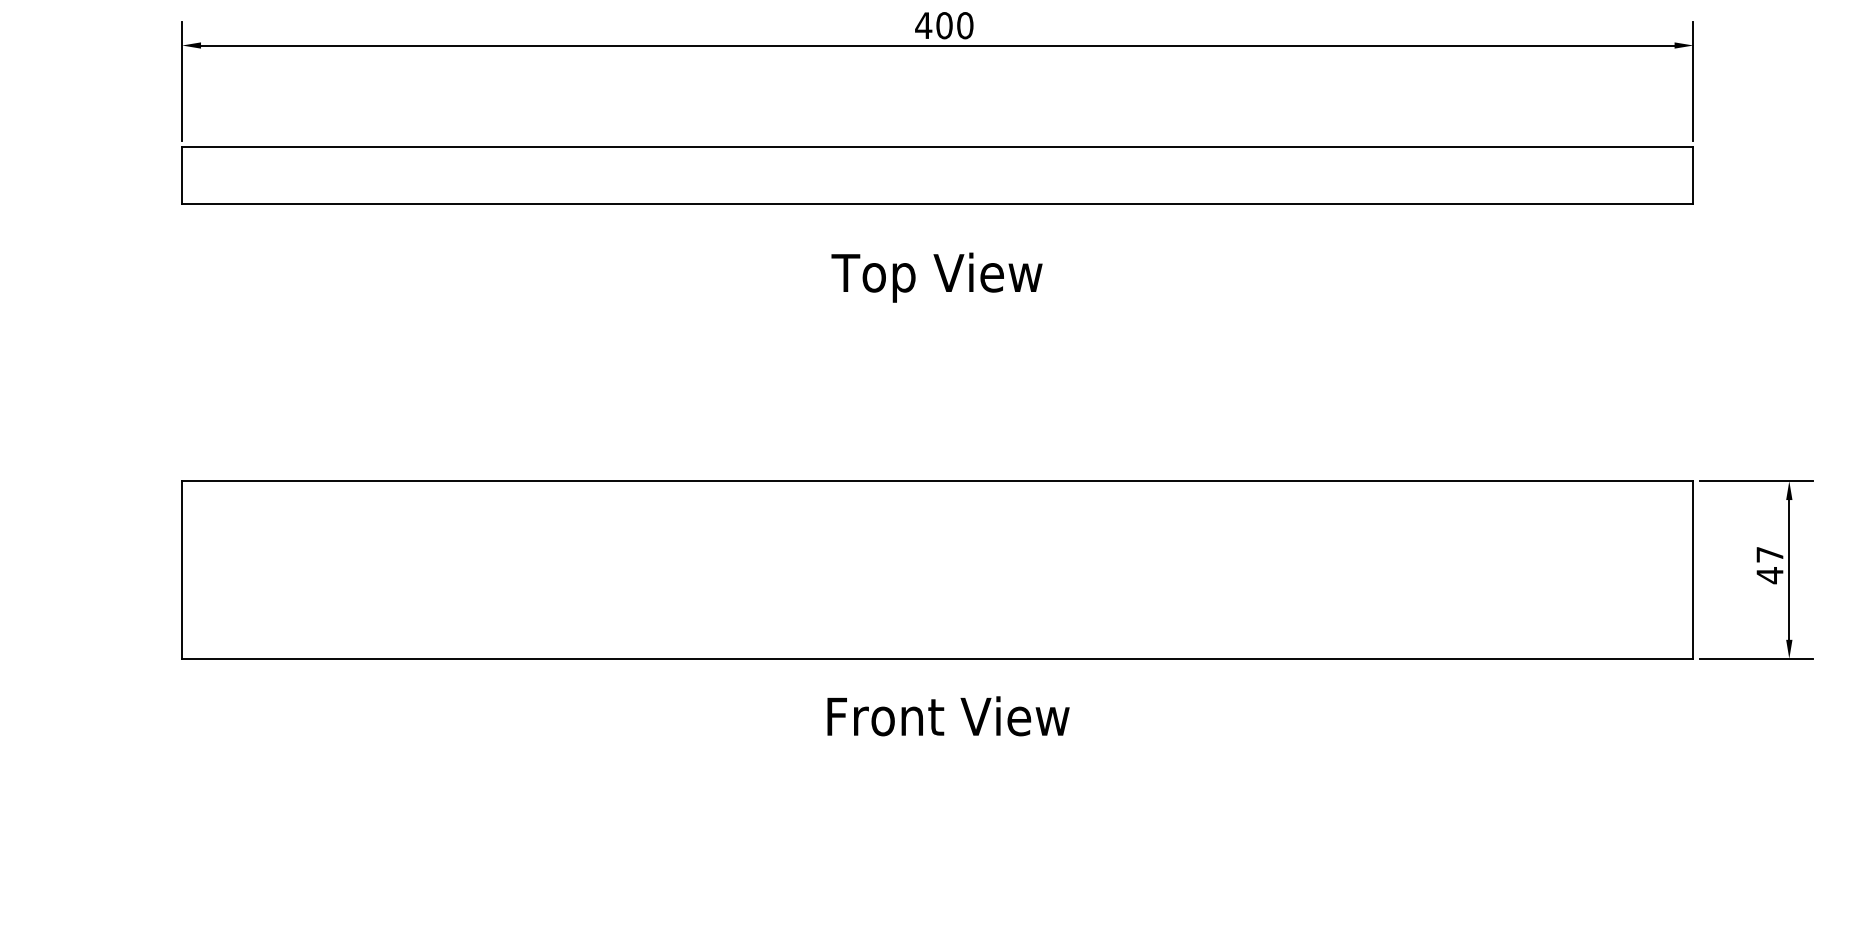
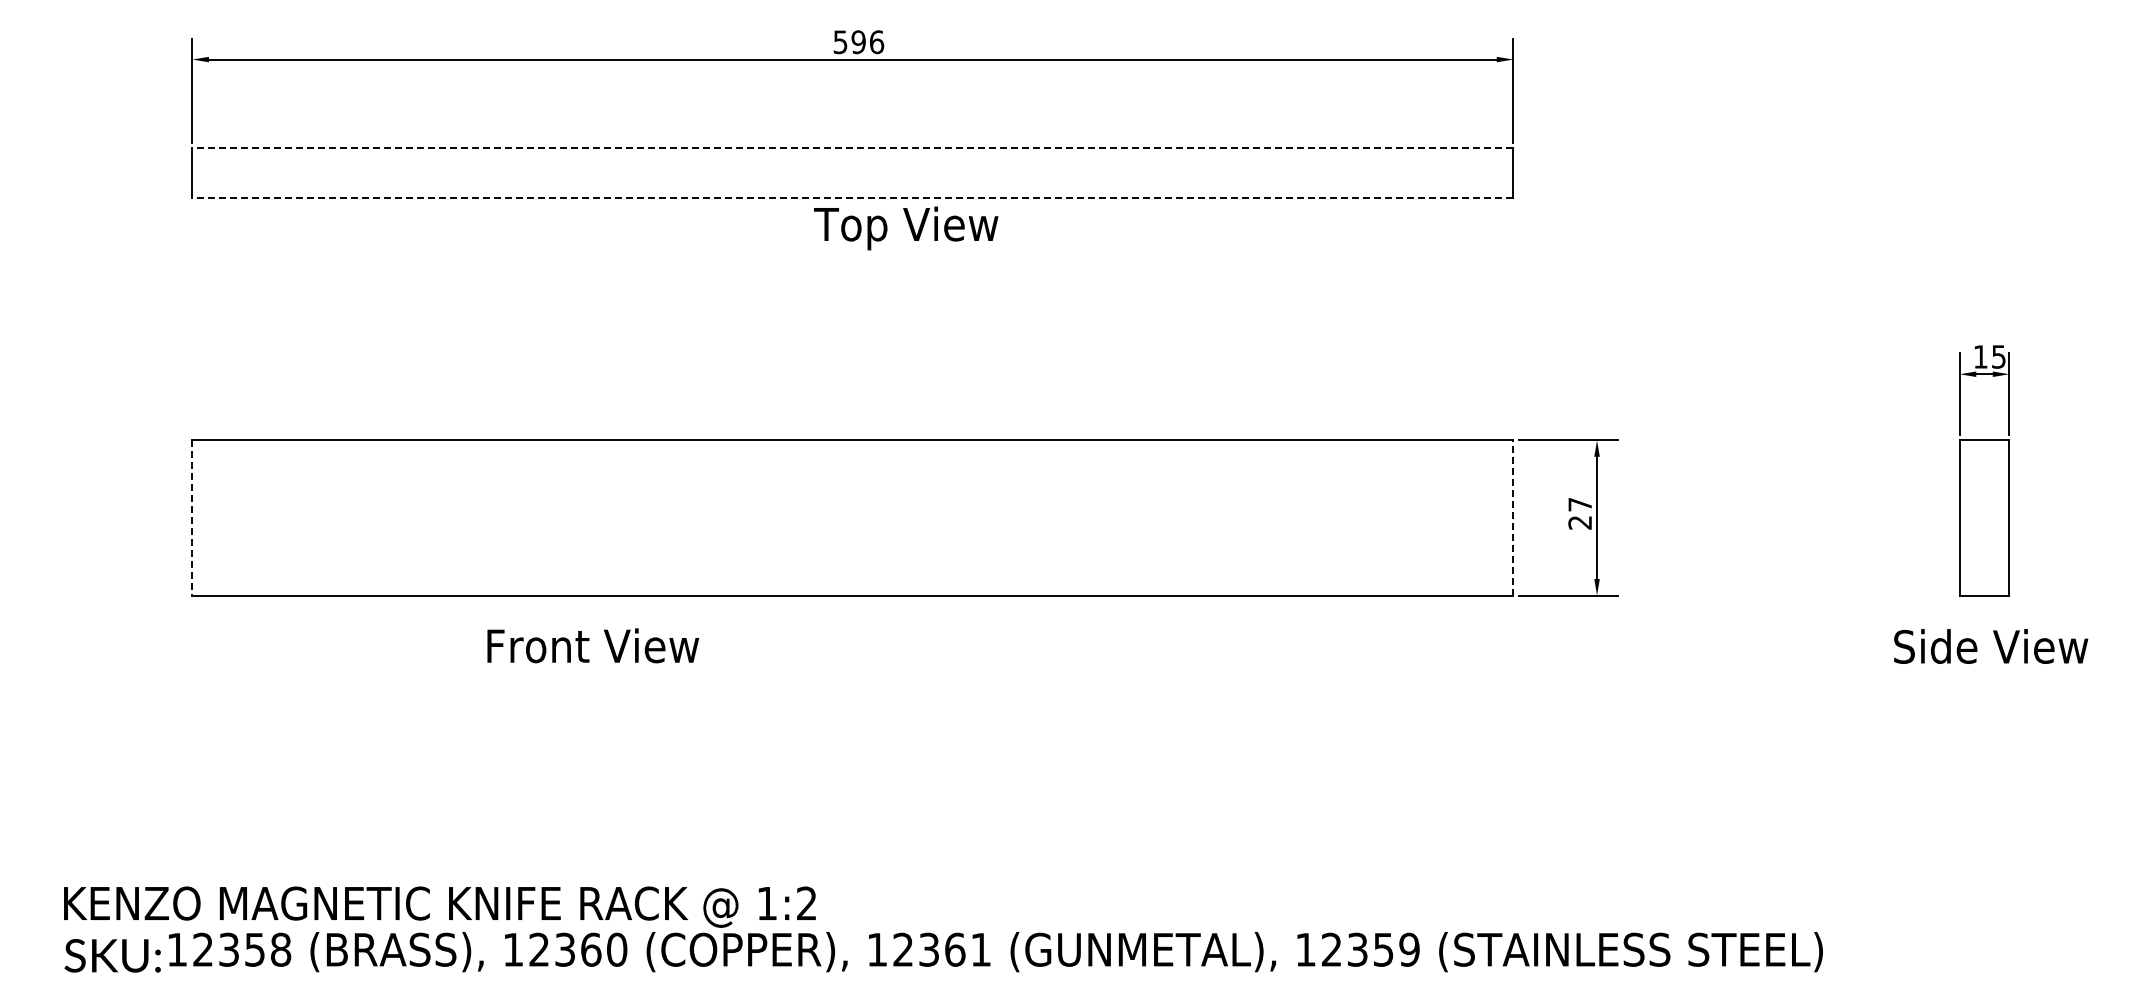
text: (944, 25) -> (858, 42), 400 -> 596
line: (937, 147) -> (852, 148), solid -> dashed
line: (937, 203) -> (852, 197), solid -> dashed
text: (937, 277) -> (906, 228), moved
line: (182, 569) -> (192, 517), solid -> dashed
line: (1693, 569) -> (1513, 517), solid -> dashed
text: (1769, 575) -> (1579, 522), 47 -> 27
text: (948, 715) -> (593, 645), moved

